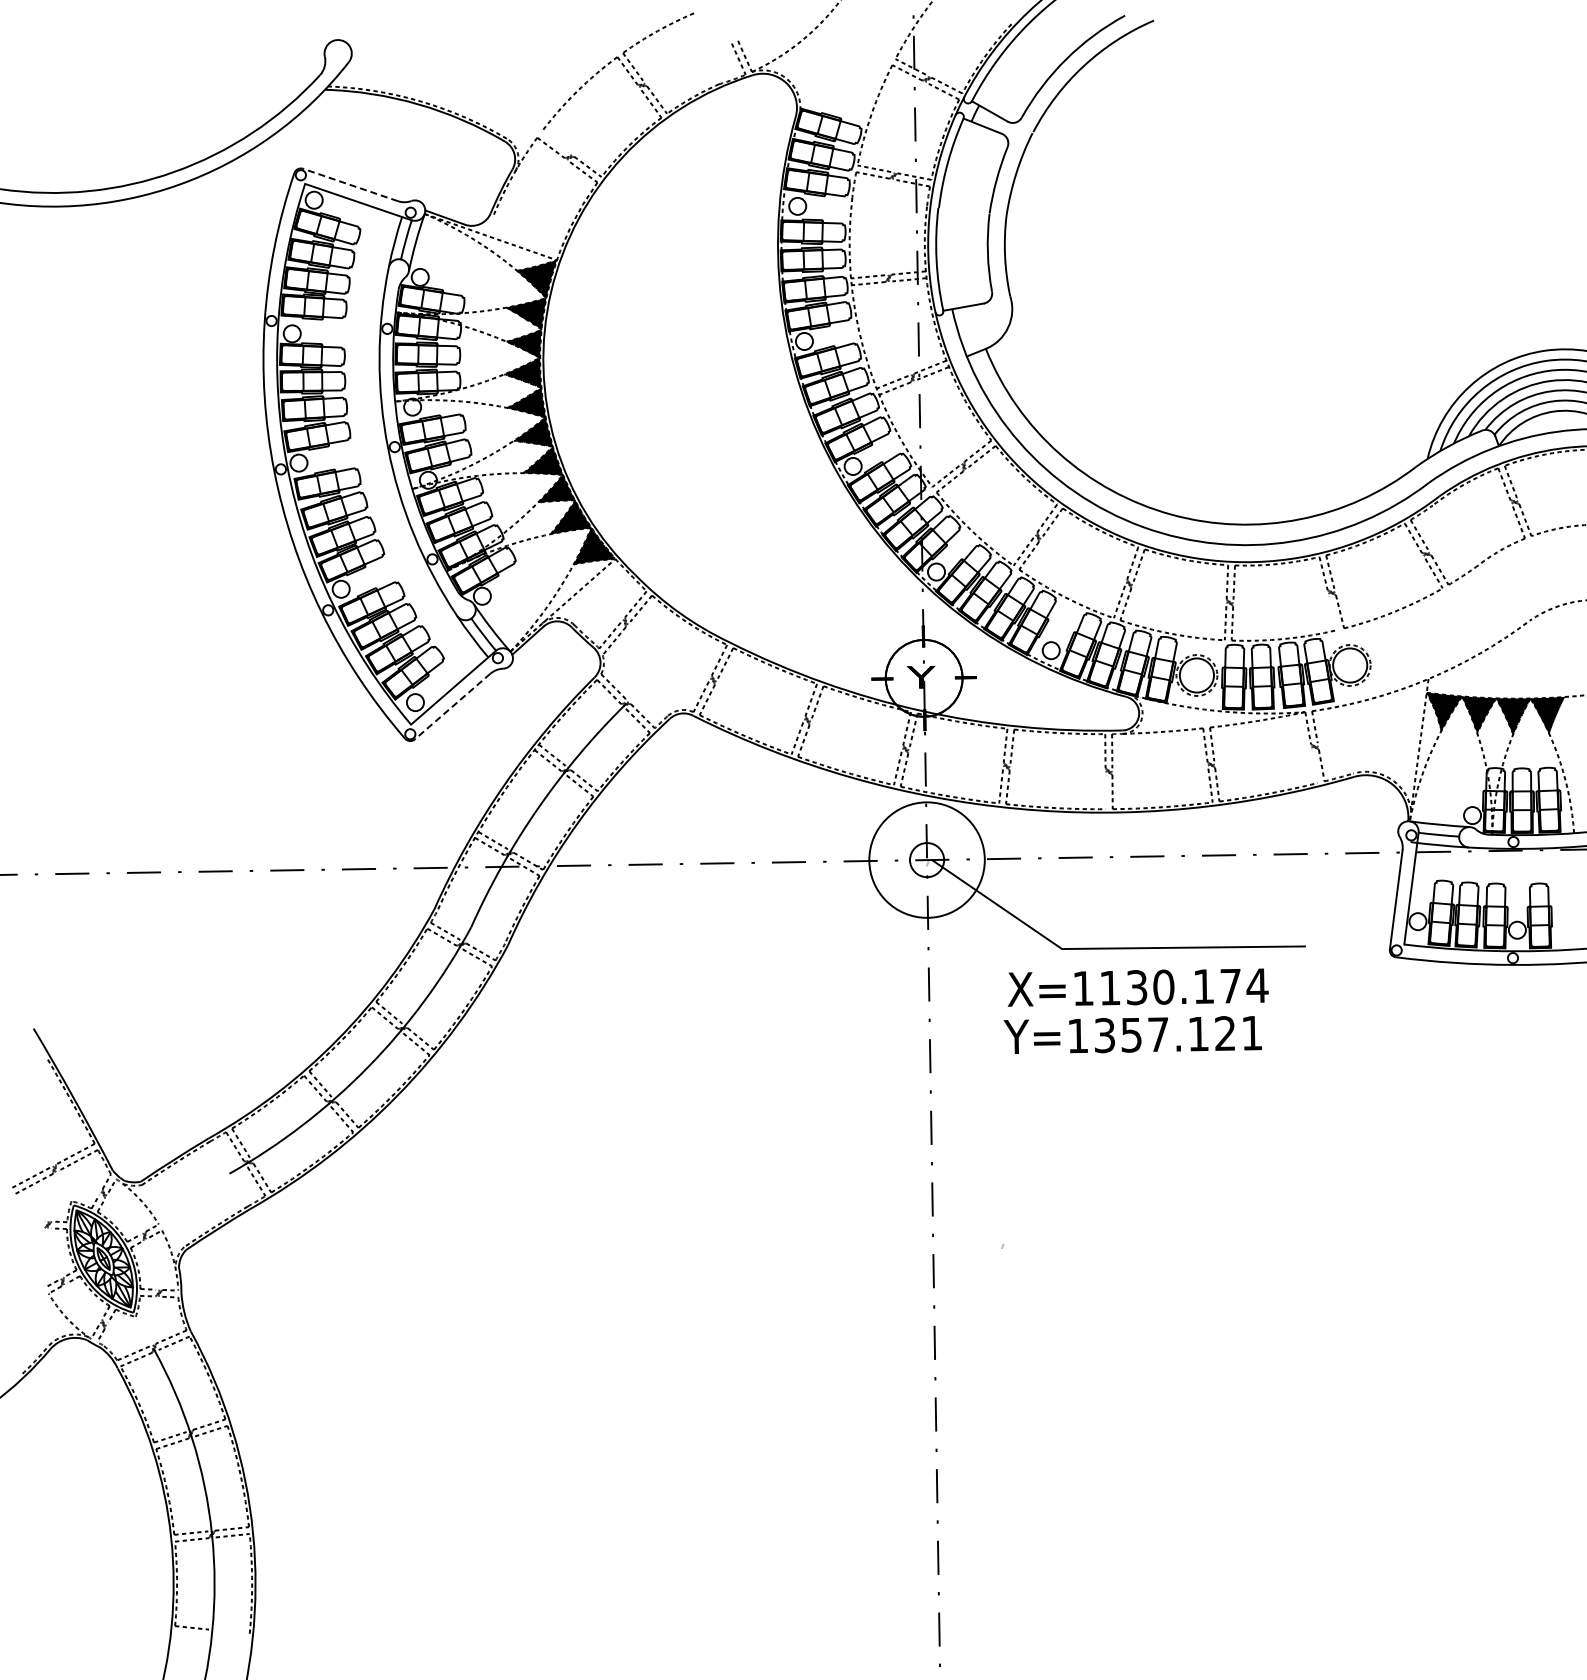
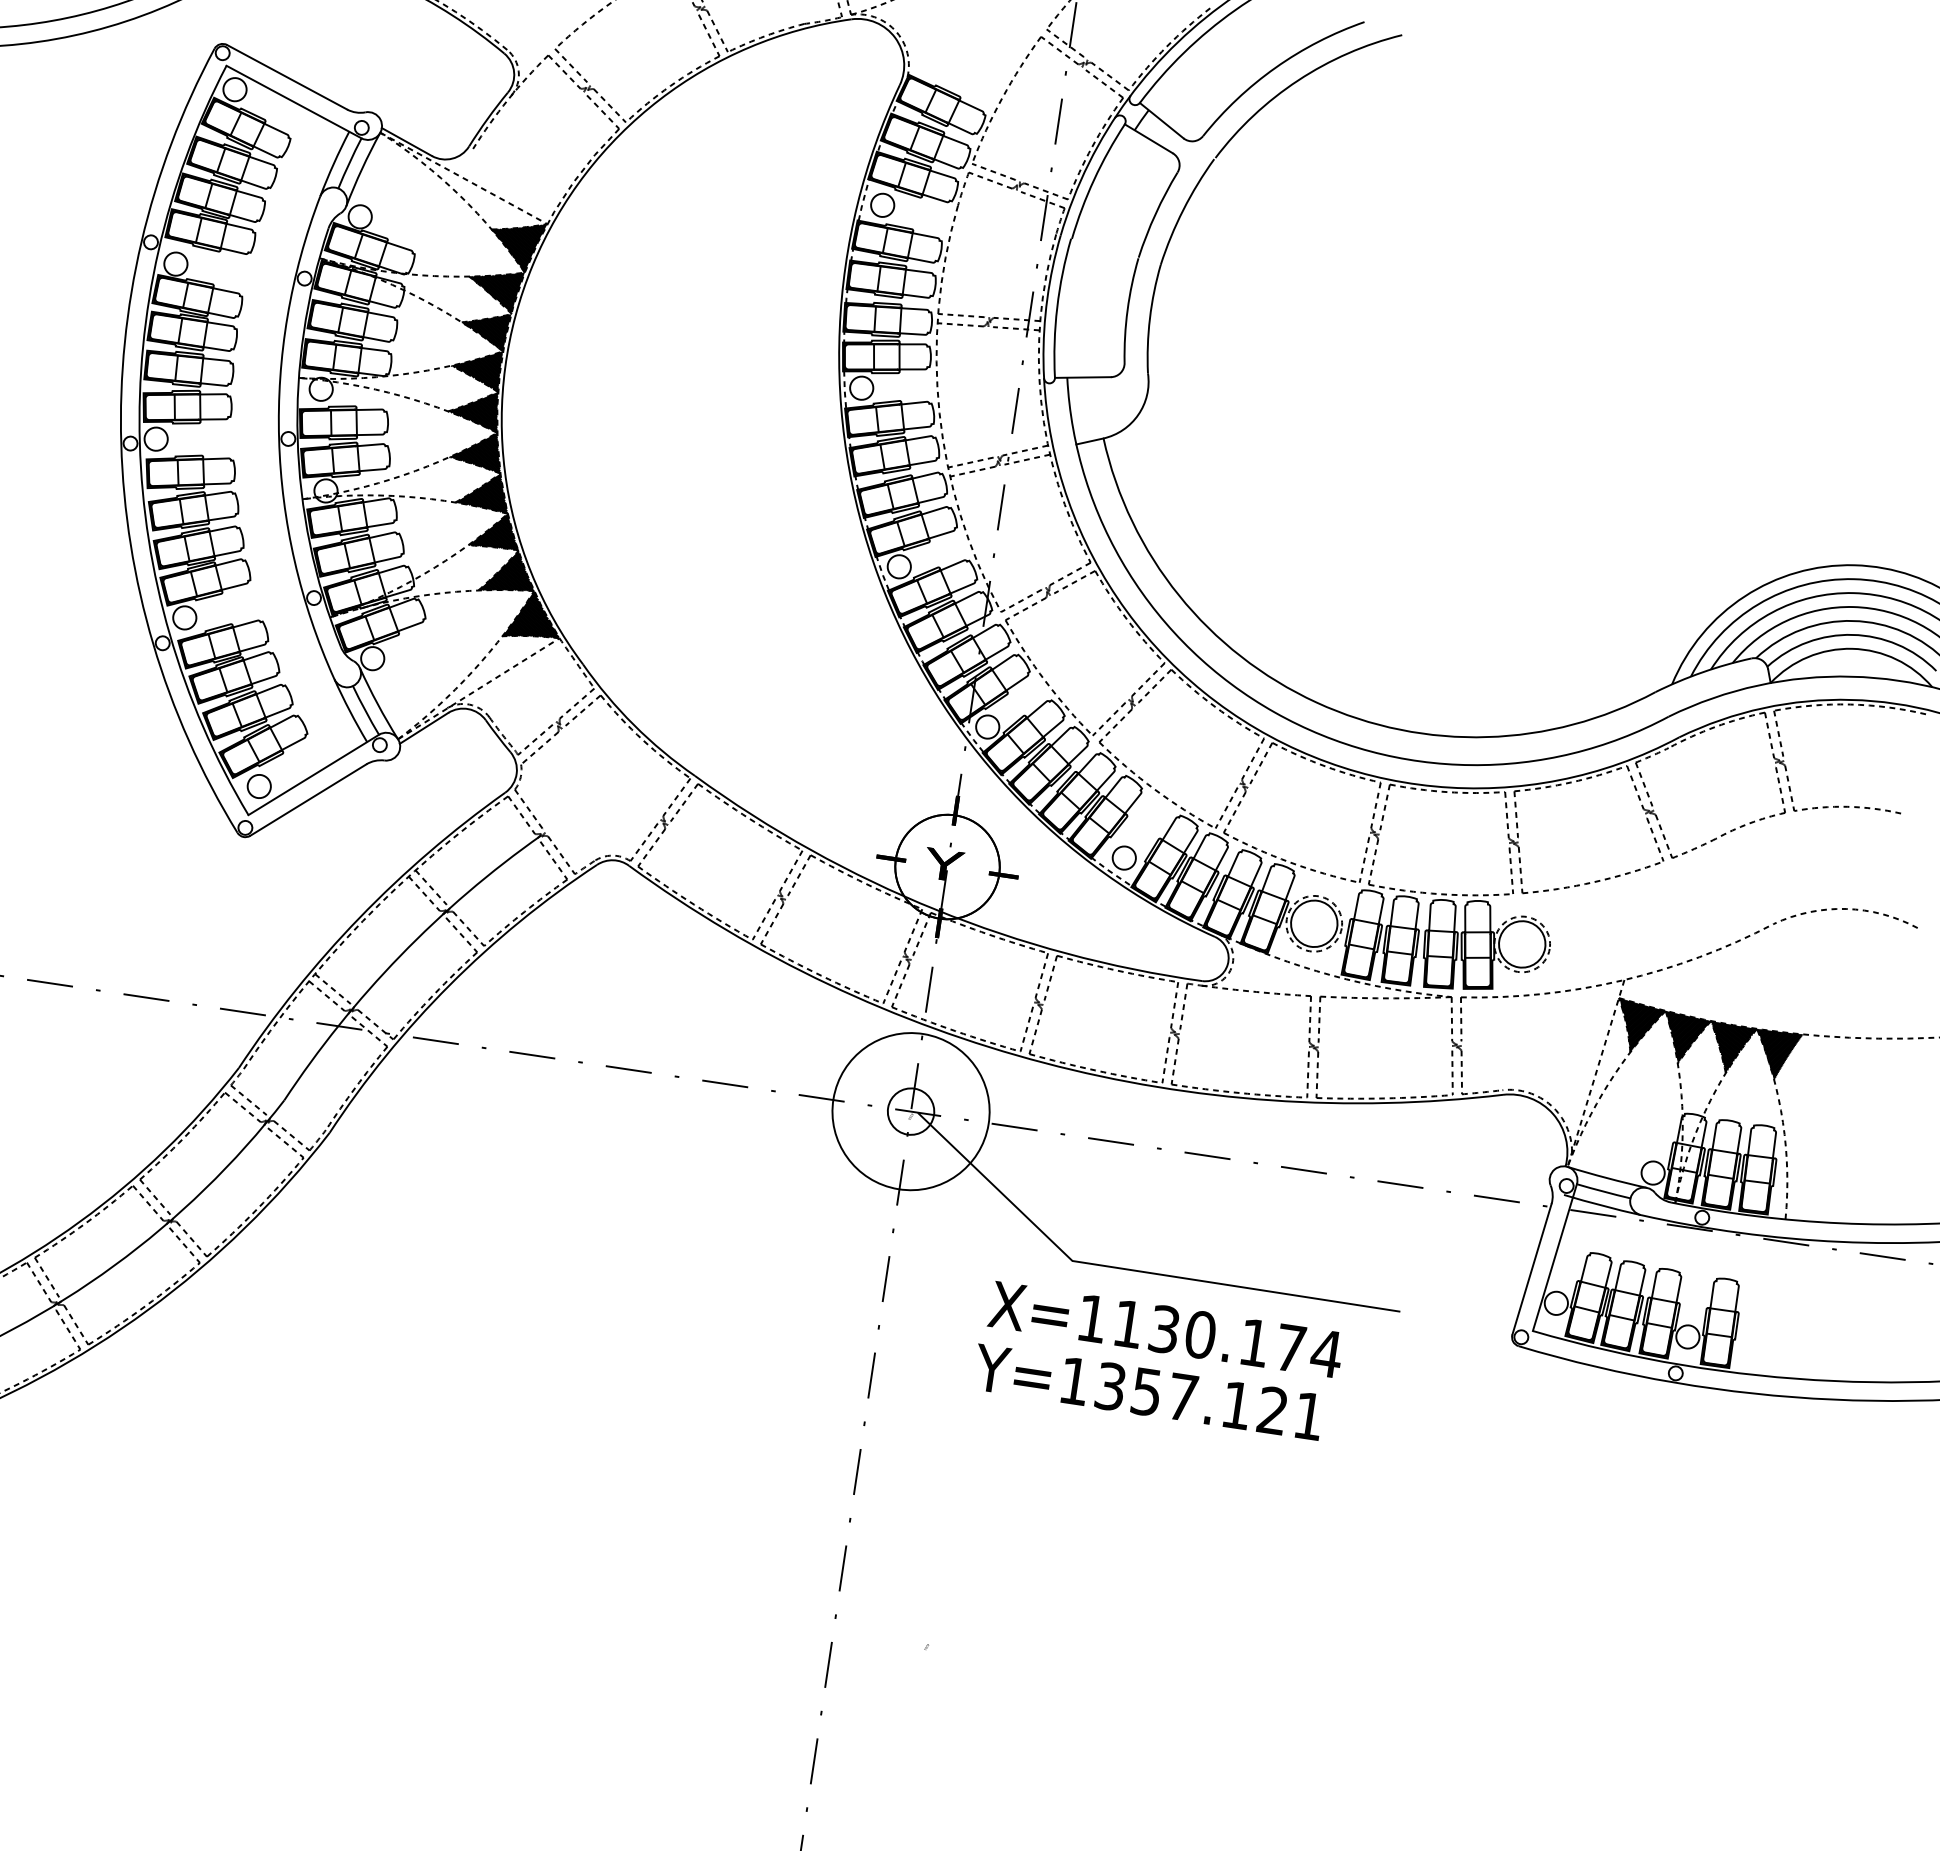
line: (554, 142) -> (570, 65), added
line: (350, 184) -> (287, 76), dashed -> solid
line: (1333, 613) -> (1511, 870), added
line: (452, 706) -> (308, 799), dashed -> solid
line: (1314, 766) -> (1451, 1072), added
line: (1105, 792) -> (1165, 1060), added

